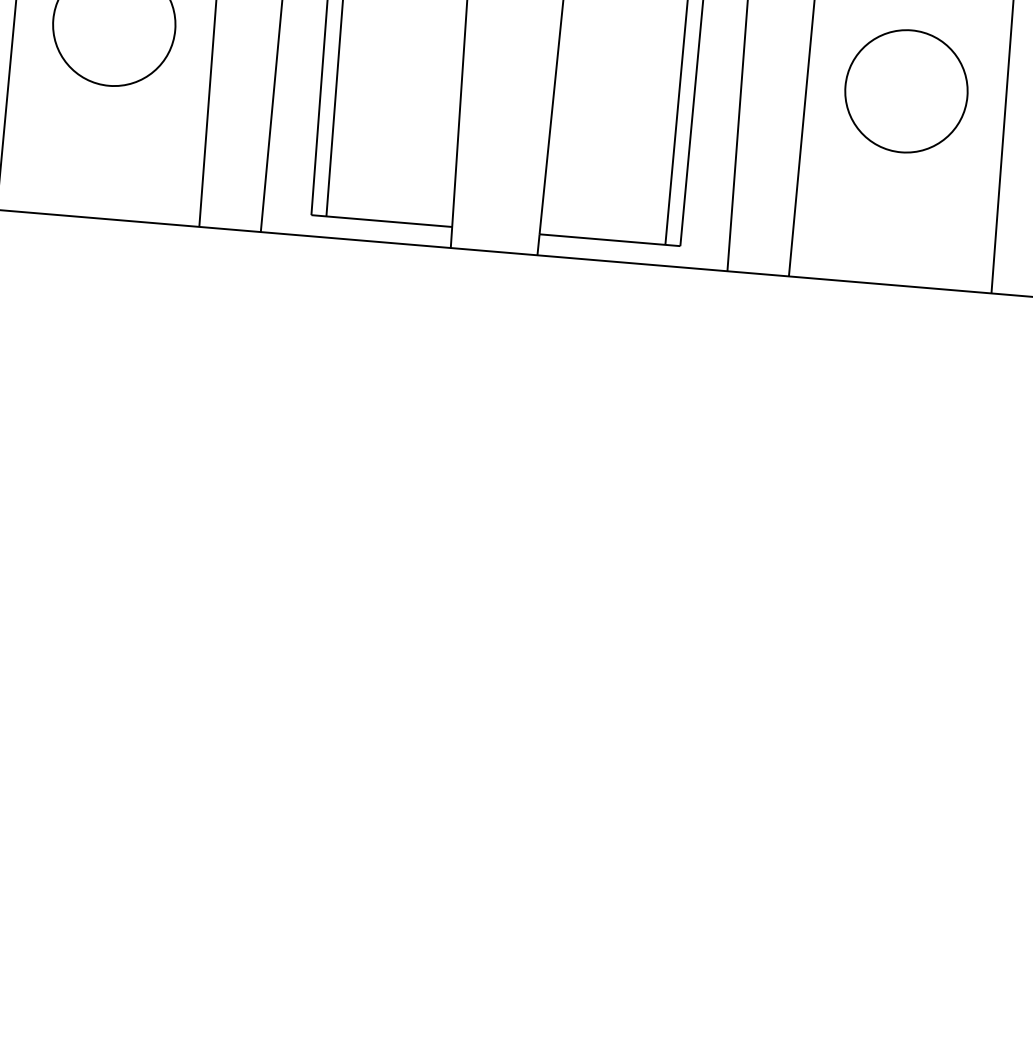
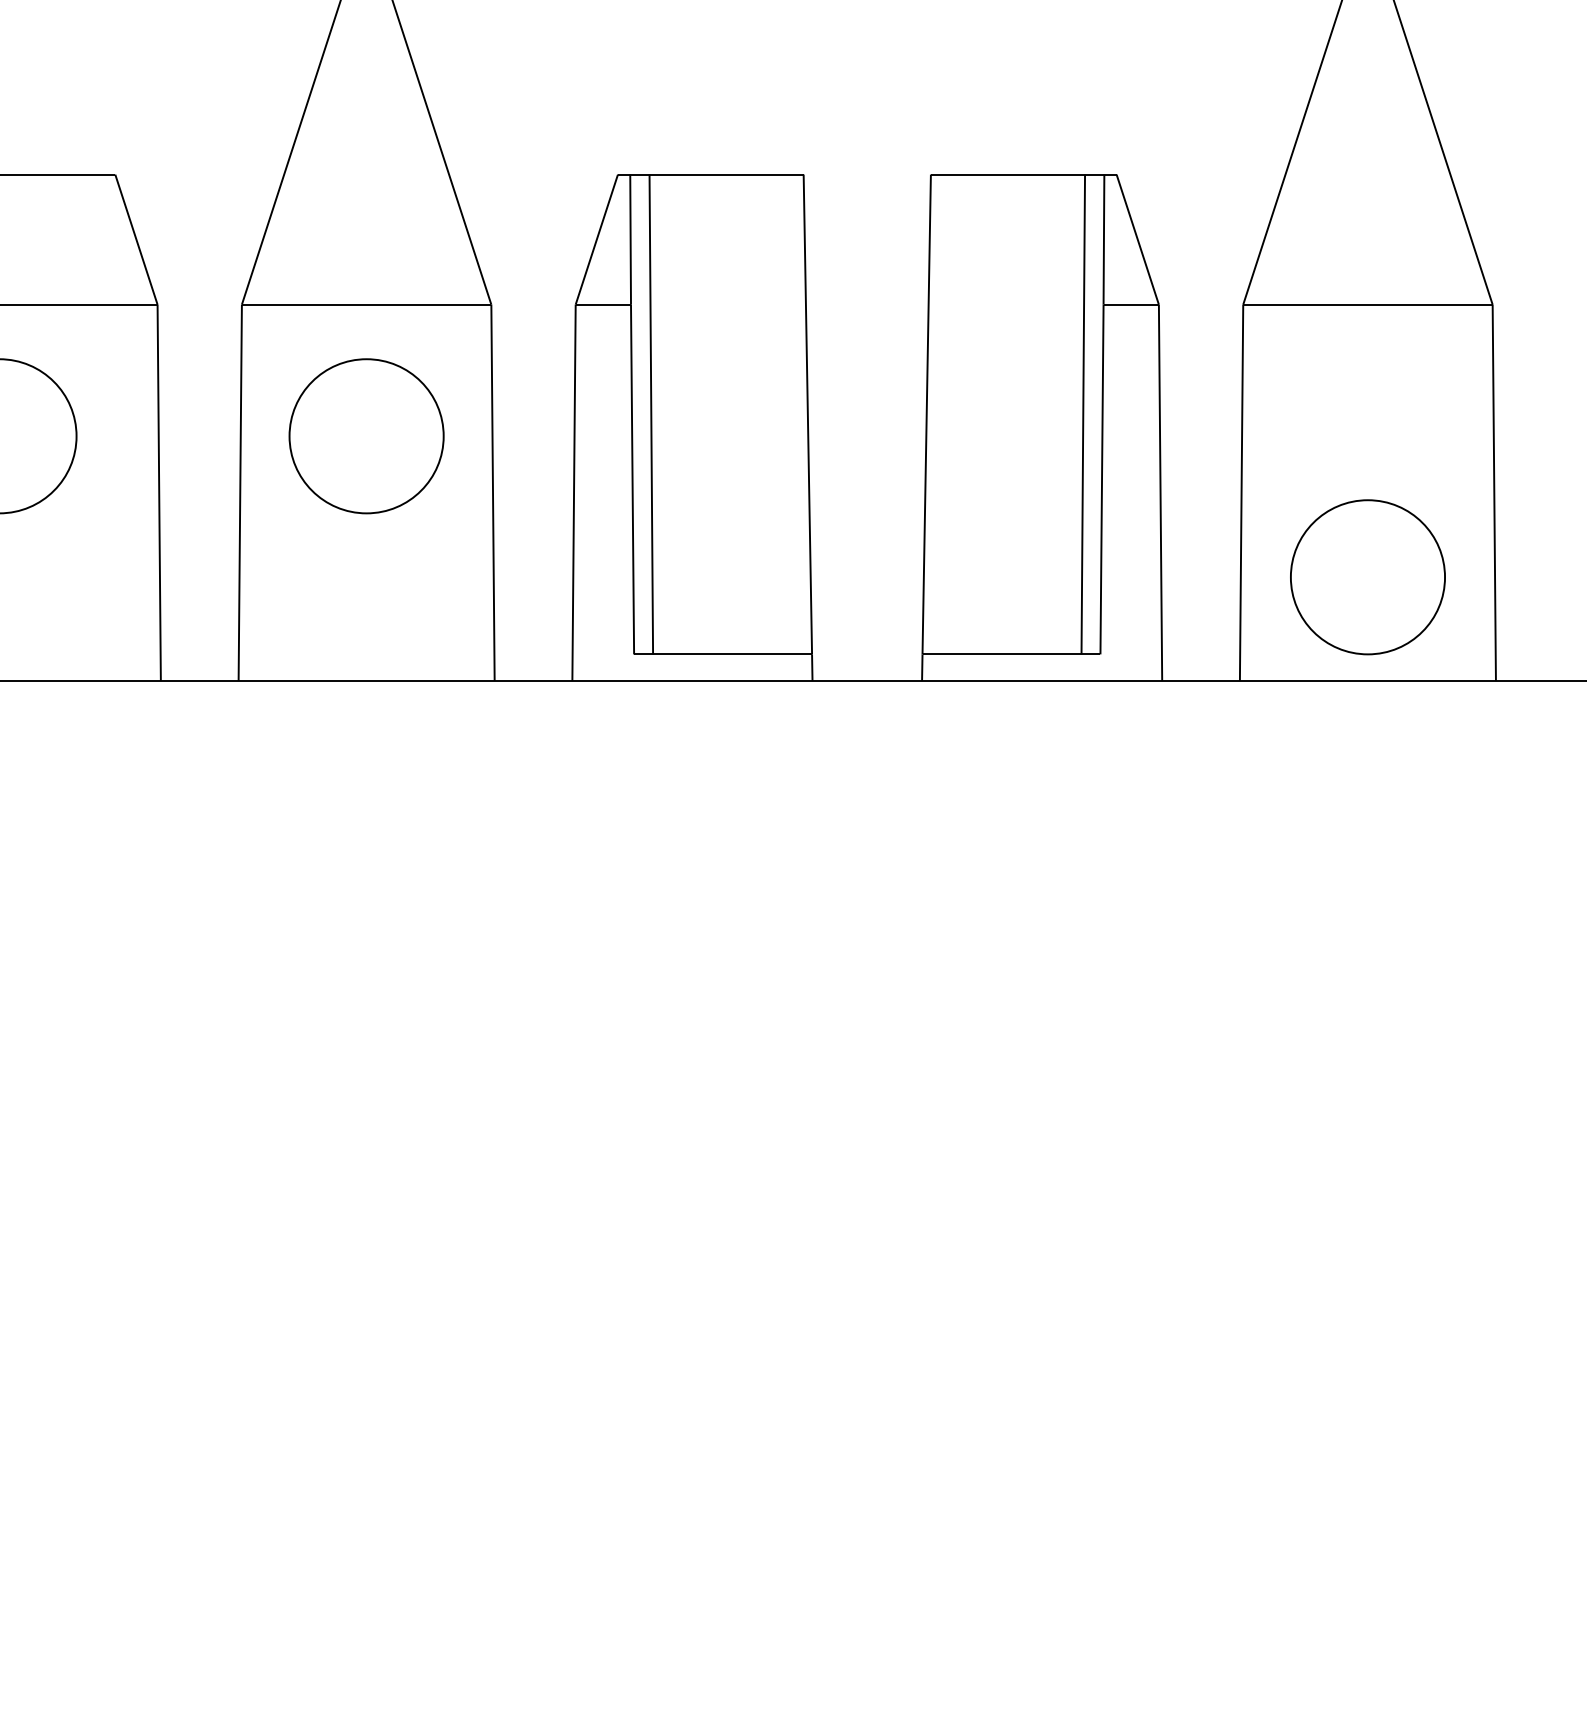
part: (906, 91) -> (1367, 577), moved

